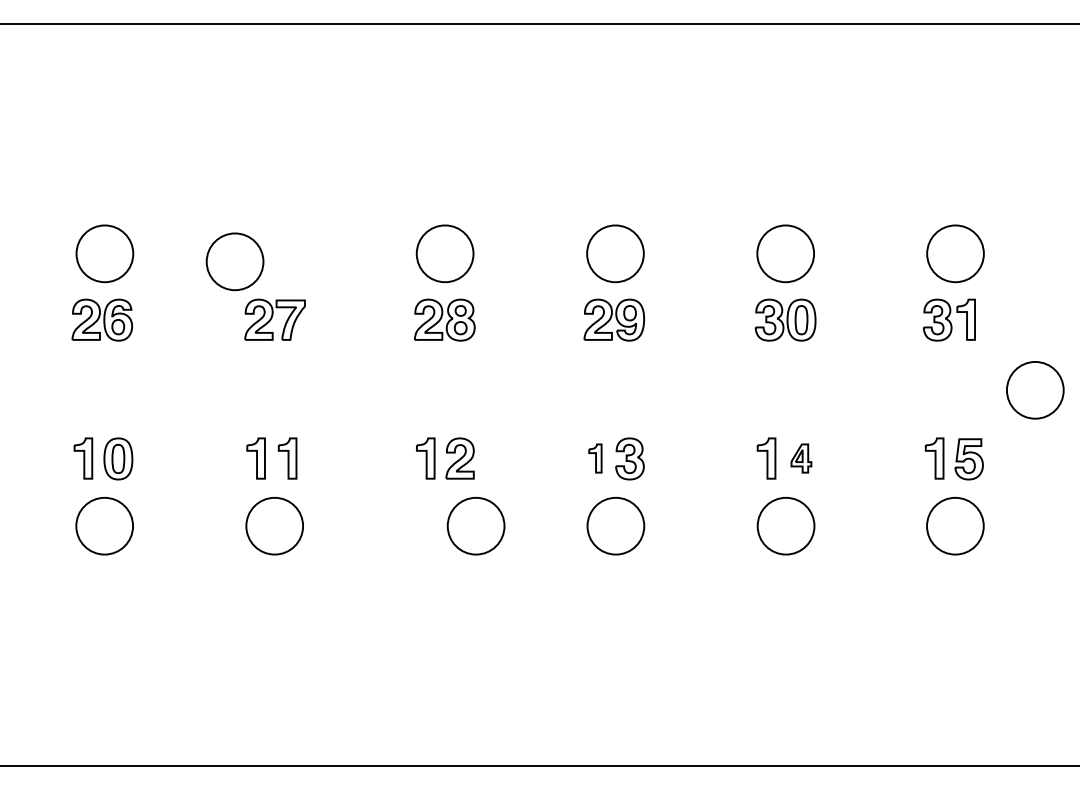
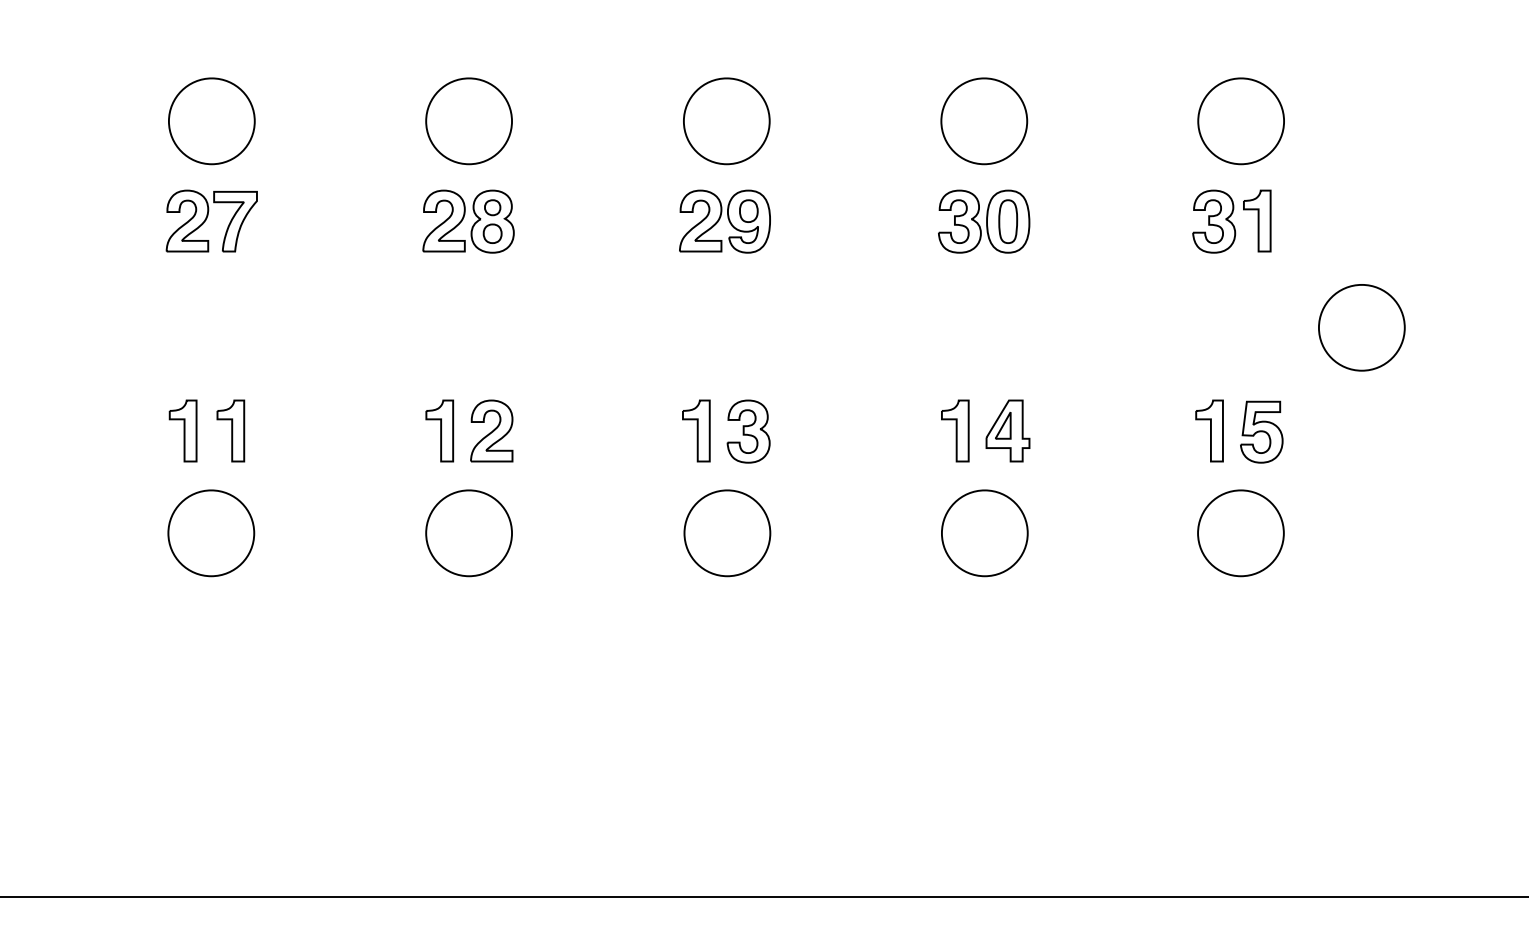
part: (234, 261) -> (210, 120), moved
part: (595, 458) -> (696, 430), size x1.43
part: (801, 458) -> (1008, 430), size x1.43
part: (475, 526) -> (468, 533), moved

